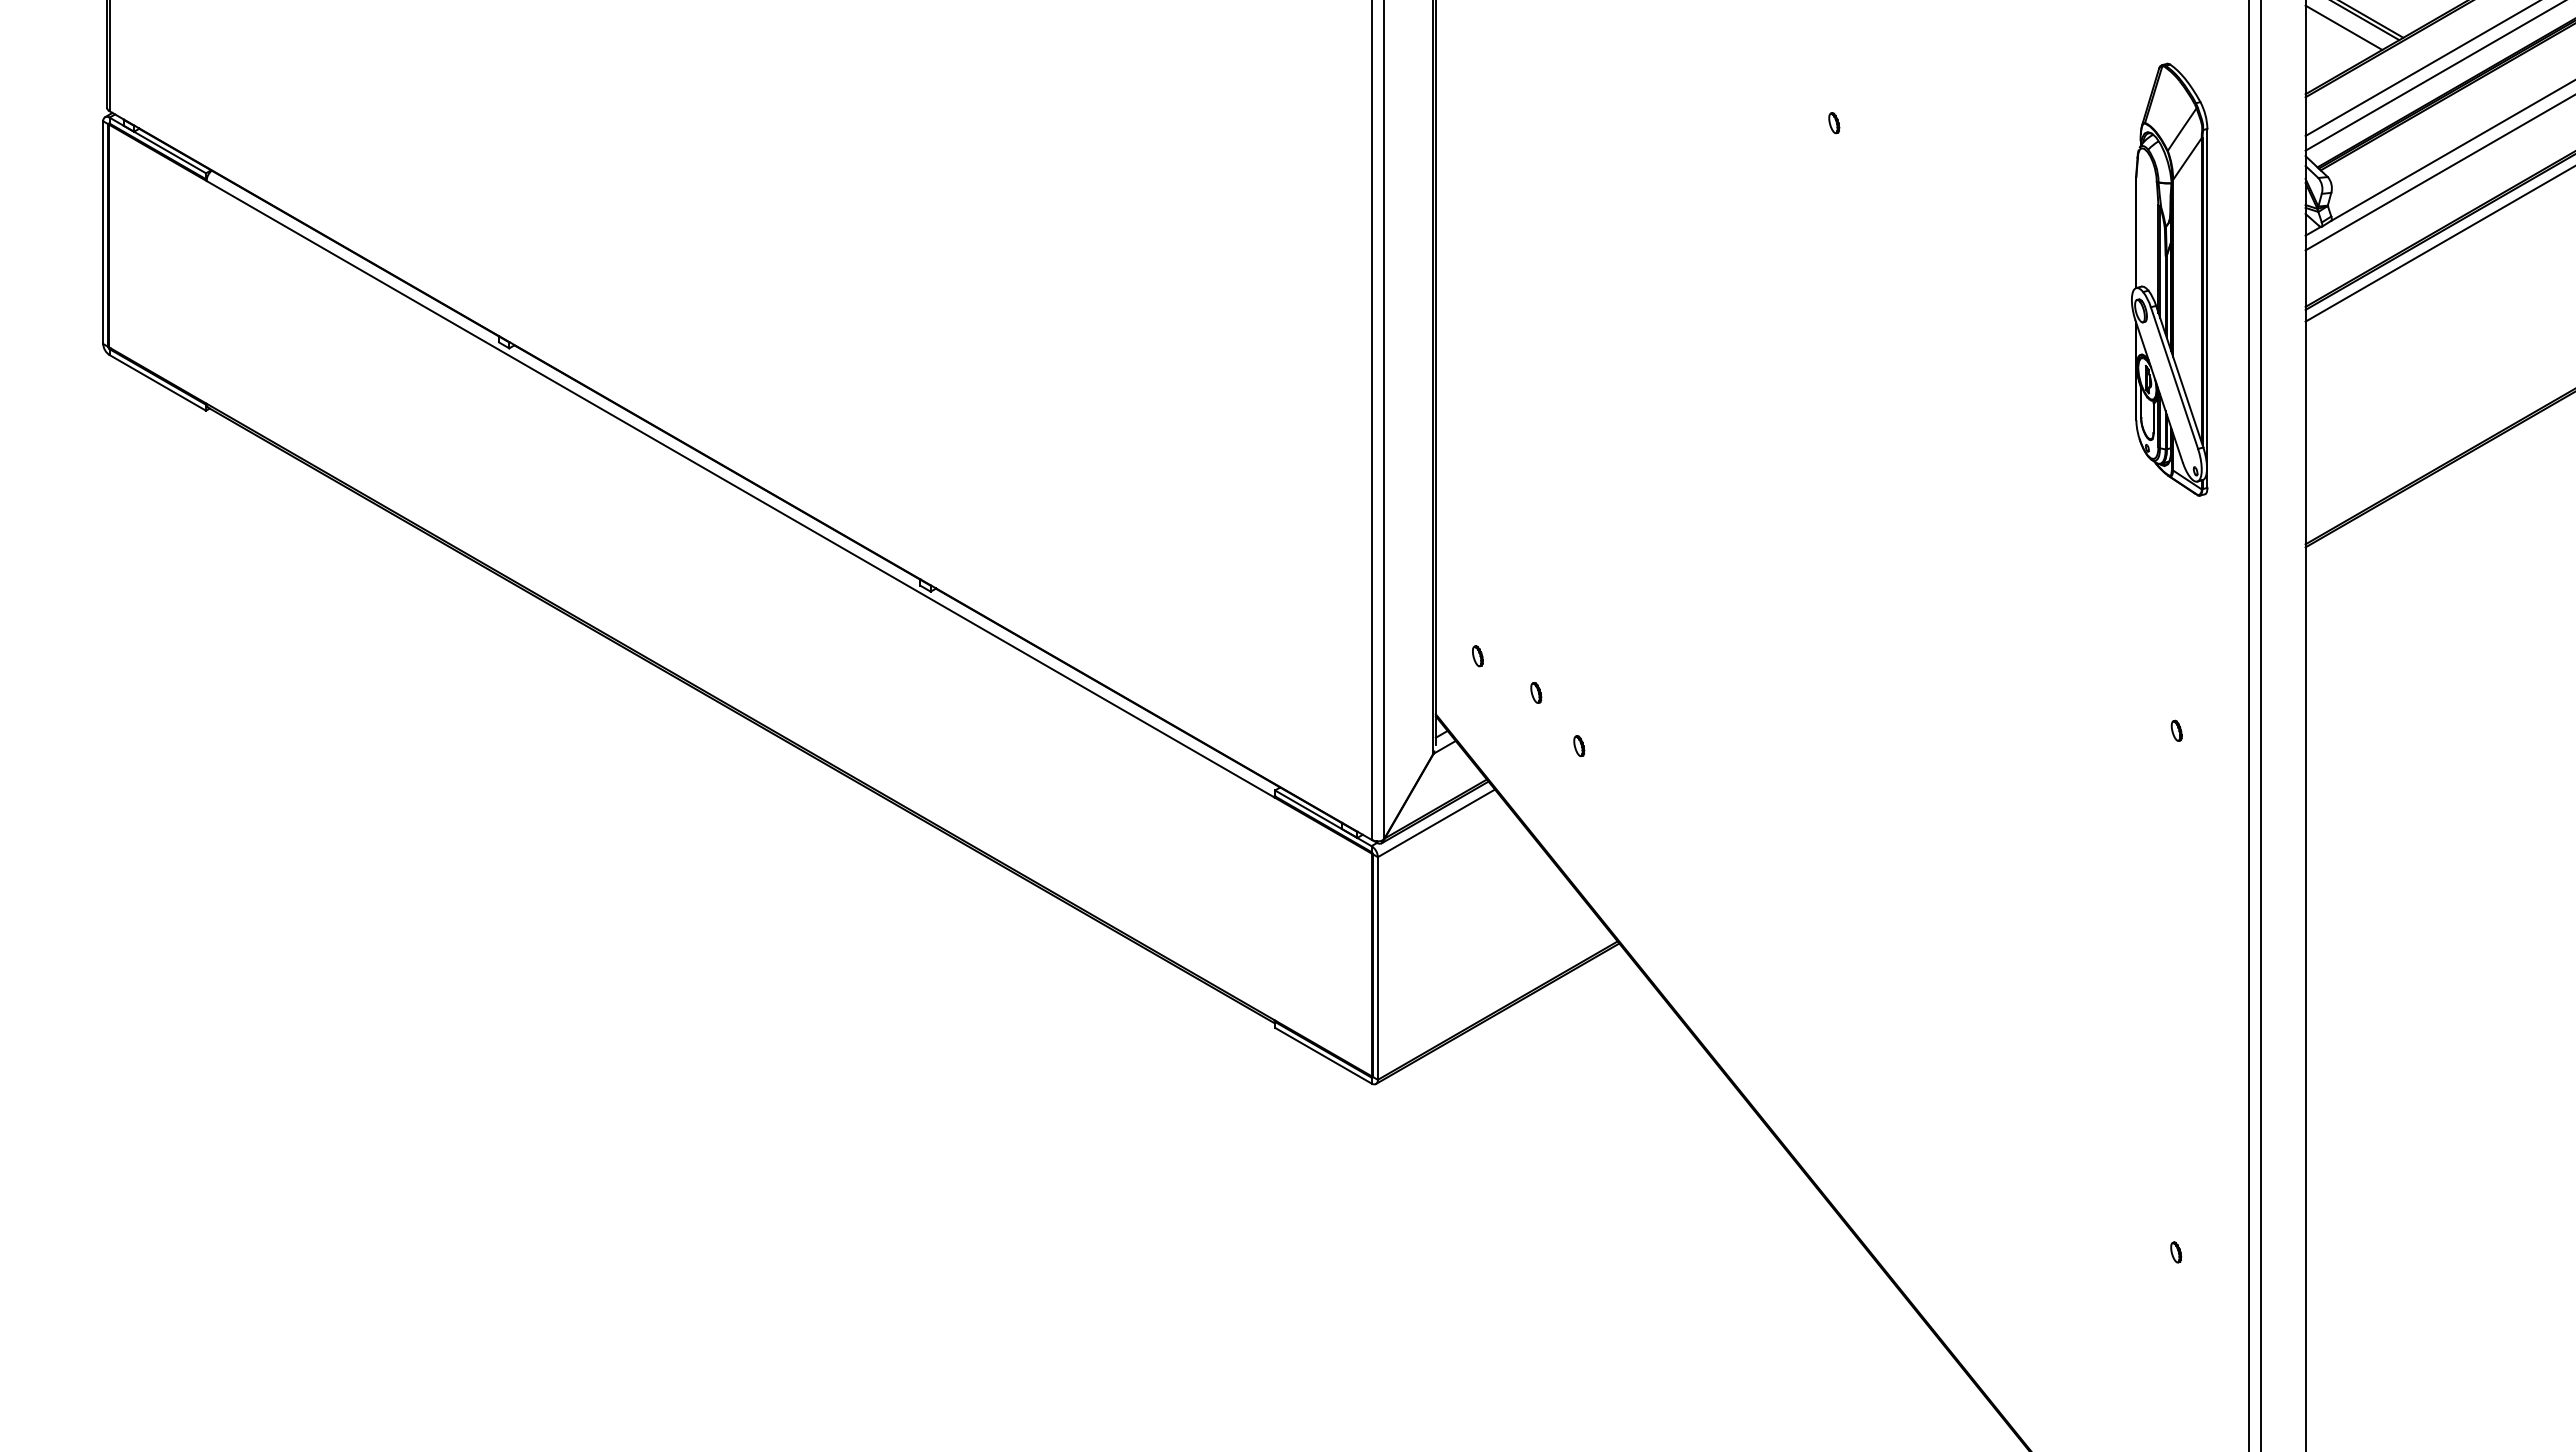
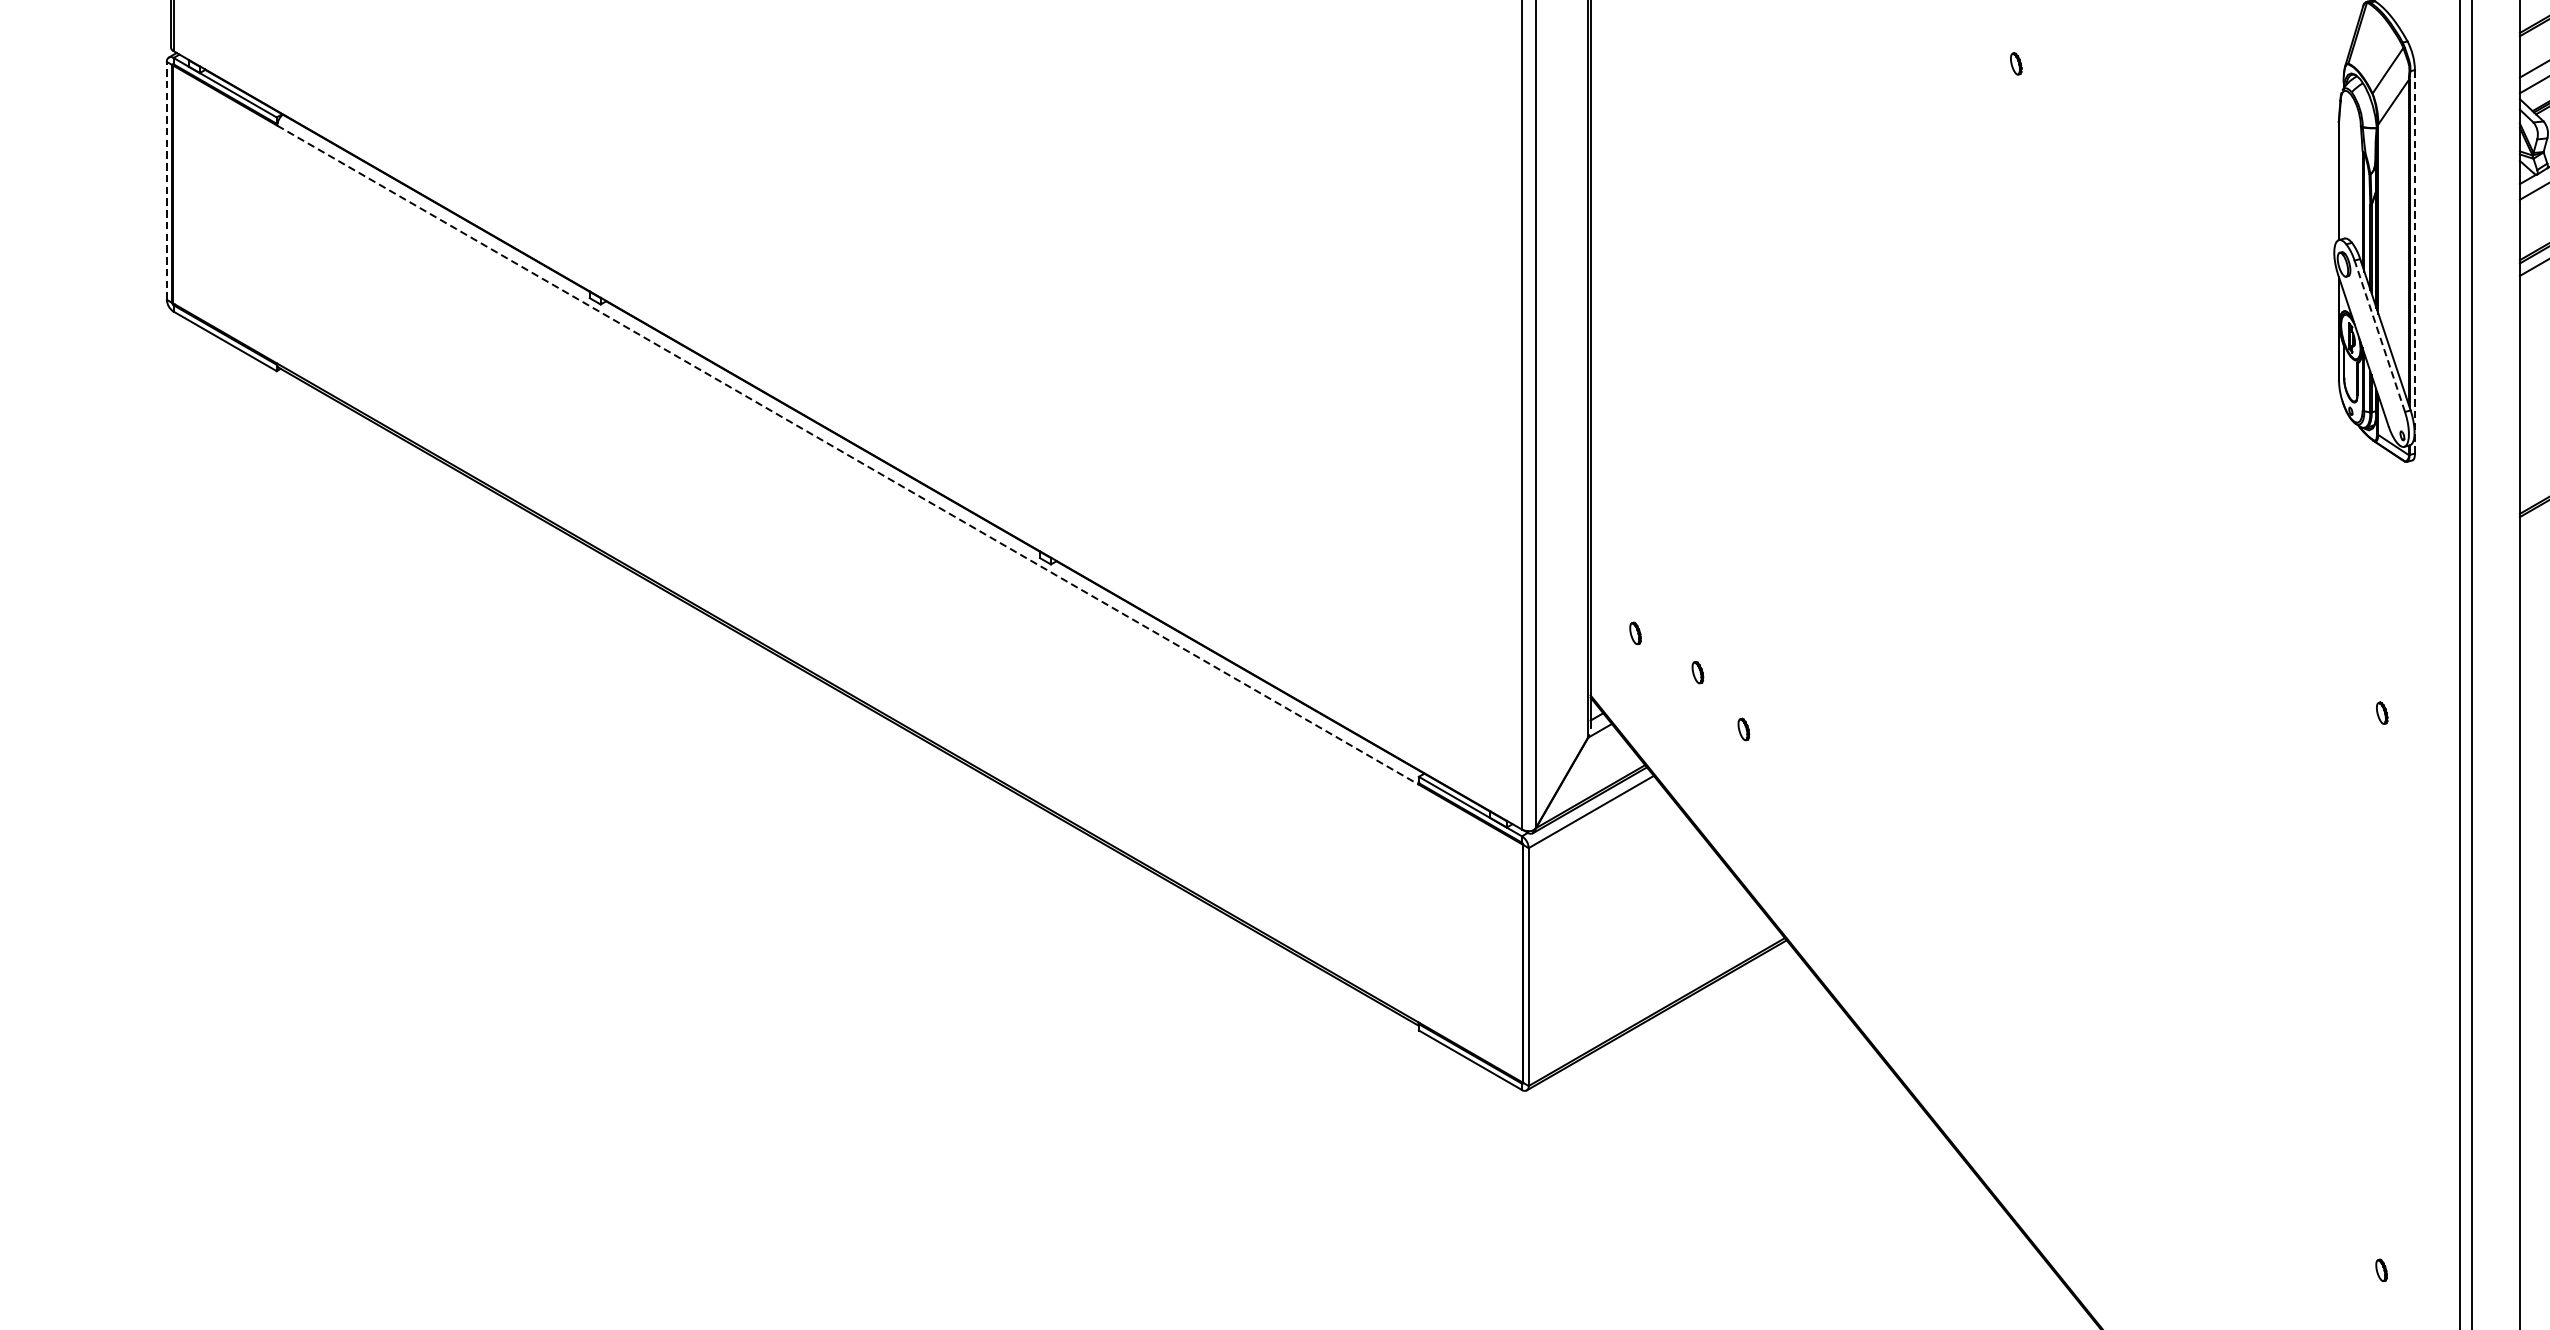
line: (103, 232) -> (167, 180), solid -> dashed
line: (2207, 308) -> (2415, 261), solid -> dashed
line: (2174, 378) -> (2379, 336), solid -> dashed
line: (740, 489) -> (847, 455), solid -> dashed

